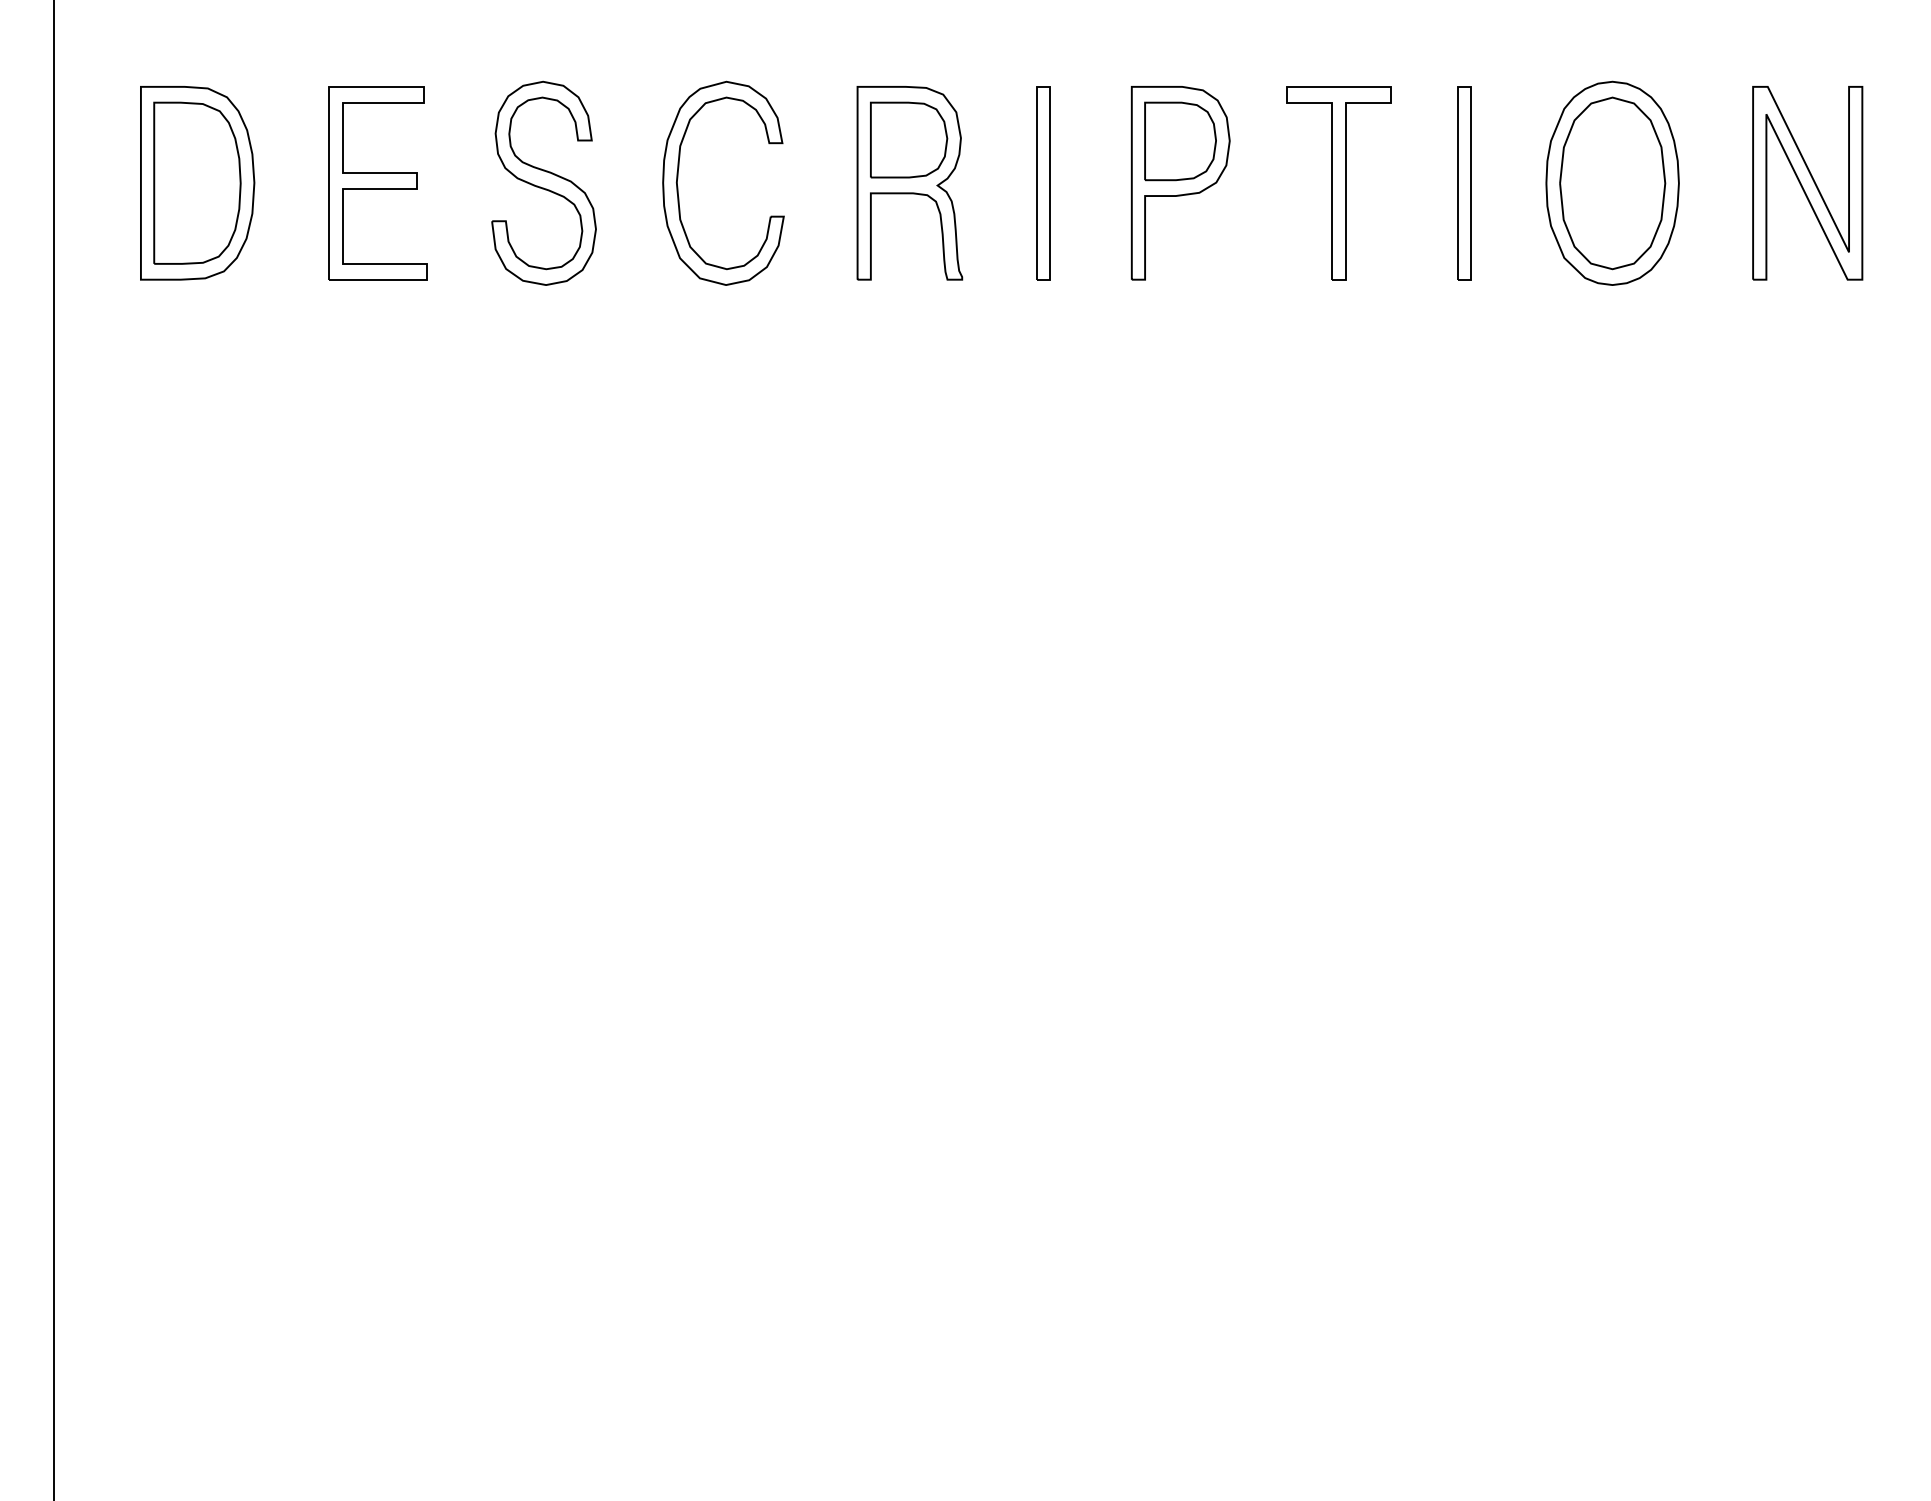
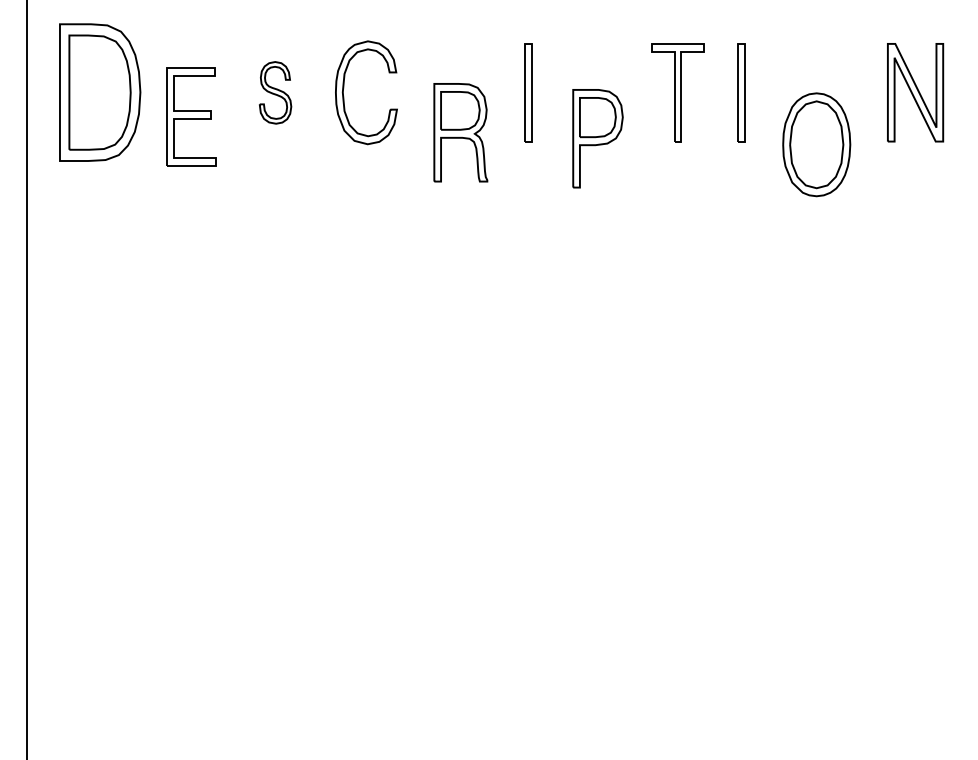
part: (196, 182) -> (99, 92), size x1.4
part: (378, 182) -> (191, 116), moved
part: (543, 182) -> (275, 92), size x0.6
part: (909, 182) -> (460, 132), moved
part: (1179, 182) -> (597, 138), moved
part: (1612, 182) -> (816, 144), moved

